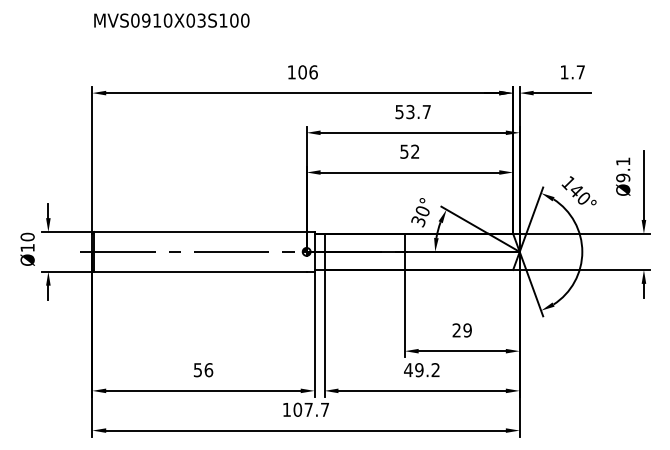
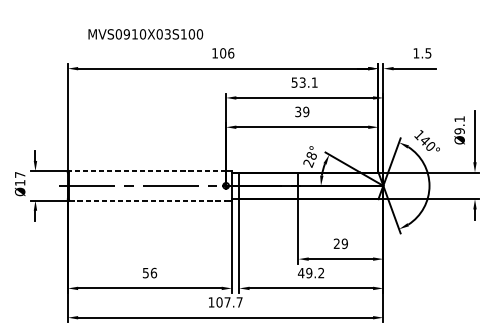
text: (171, 20) -> (145, 34), moved
text: (580, 72) -> (428, 53), 1.7 -> 1.5
text: (426, 111) -> (314, 82), 53.7 -> 53.1
text: (409, 151) -> (301, 111), 52 -> 39
text: (420, 216) -> (310, 159), 30° -> 28°
line: (199, 232) -> (147, 171), solid -> dashed
text: (27, 236) -> (20, 174), Ø10 -> Ø17
line: (200, 271) -> (147, 200), solid -> dashed

